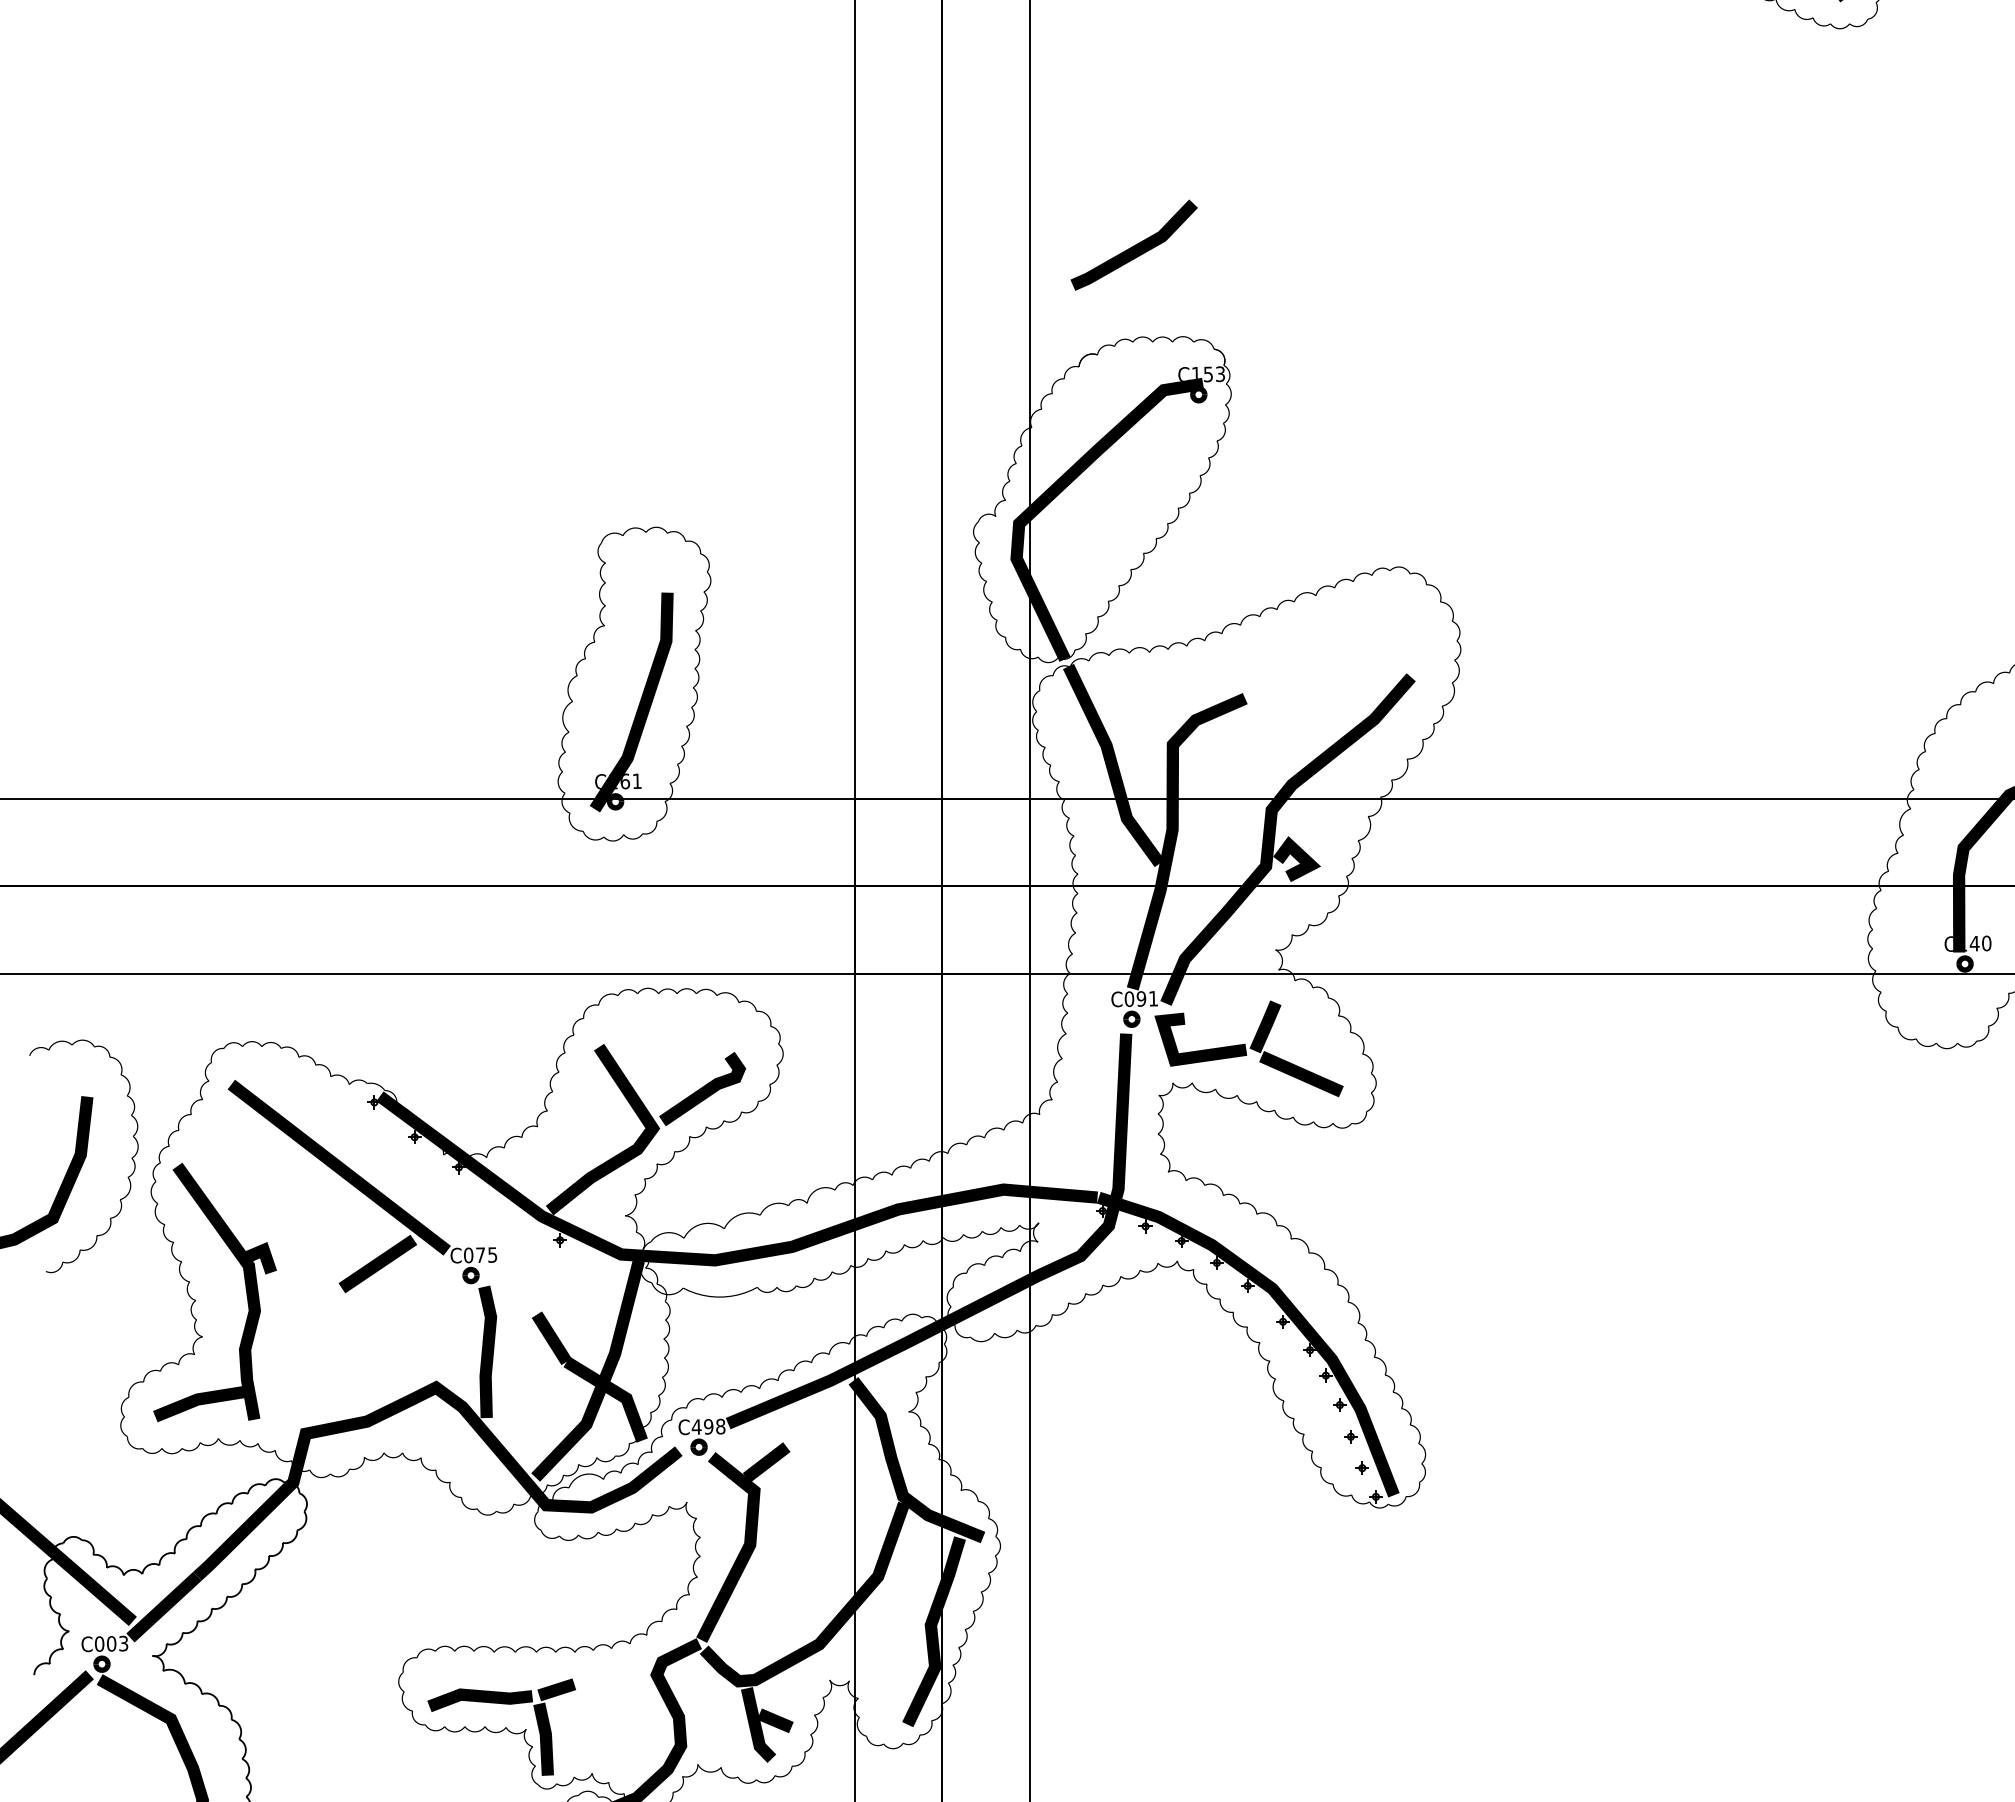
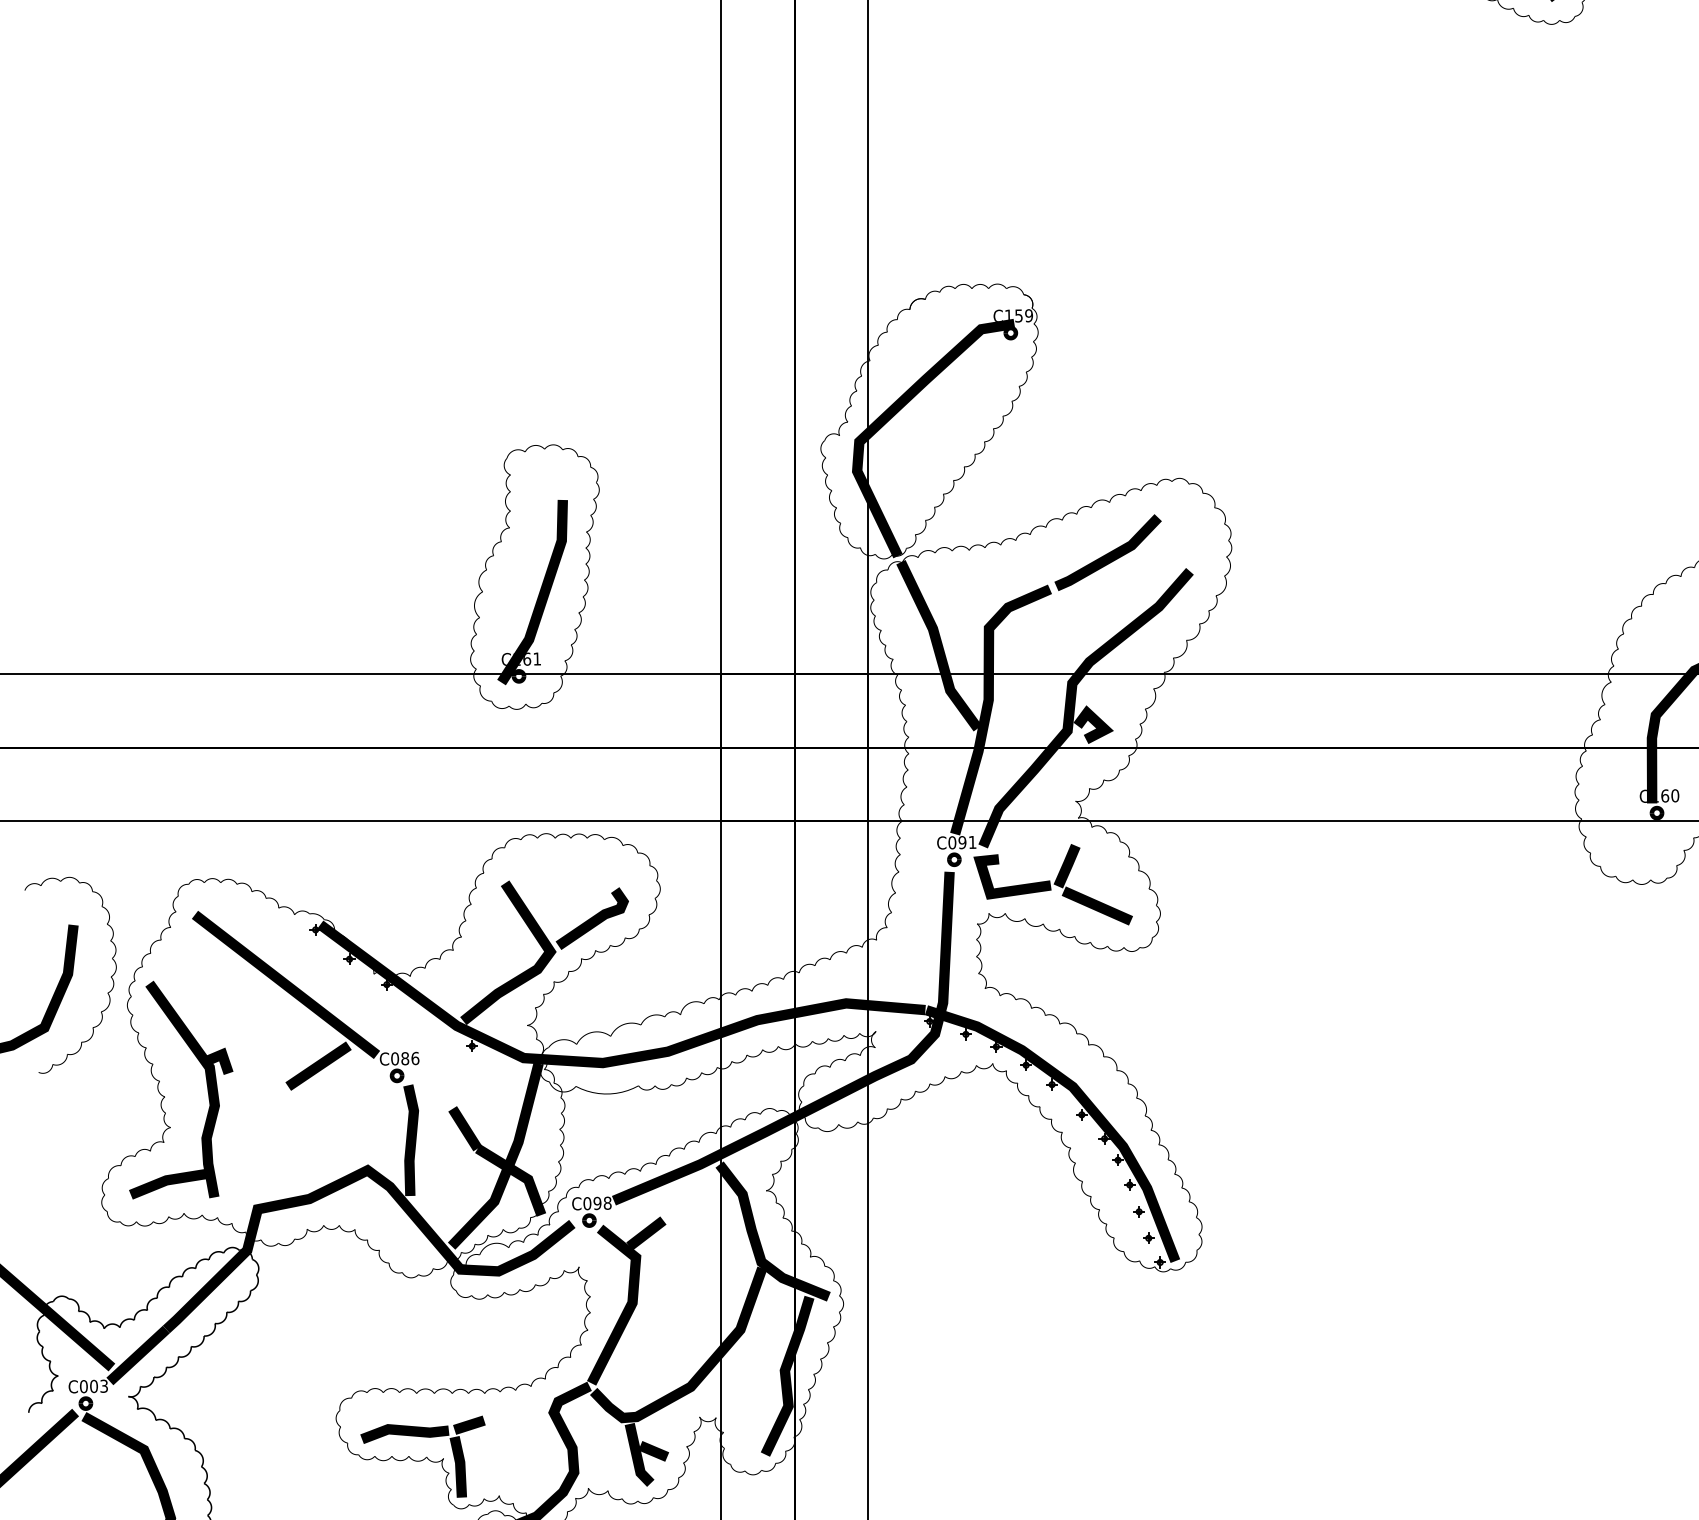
line: (1133, 245) -> (1107, 552), moved
text: (1220, 373) -> (1029, 315), C153 -> C159
text: (1974, 943) -> (1664, 795), C140 -> C160
text: (486, 1255) -> (410, 1058), C075 -> C086
text: (696, 1426) -> (587, 1203), C498 -> C098

